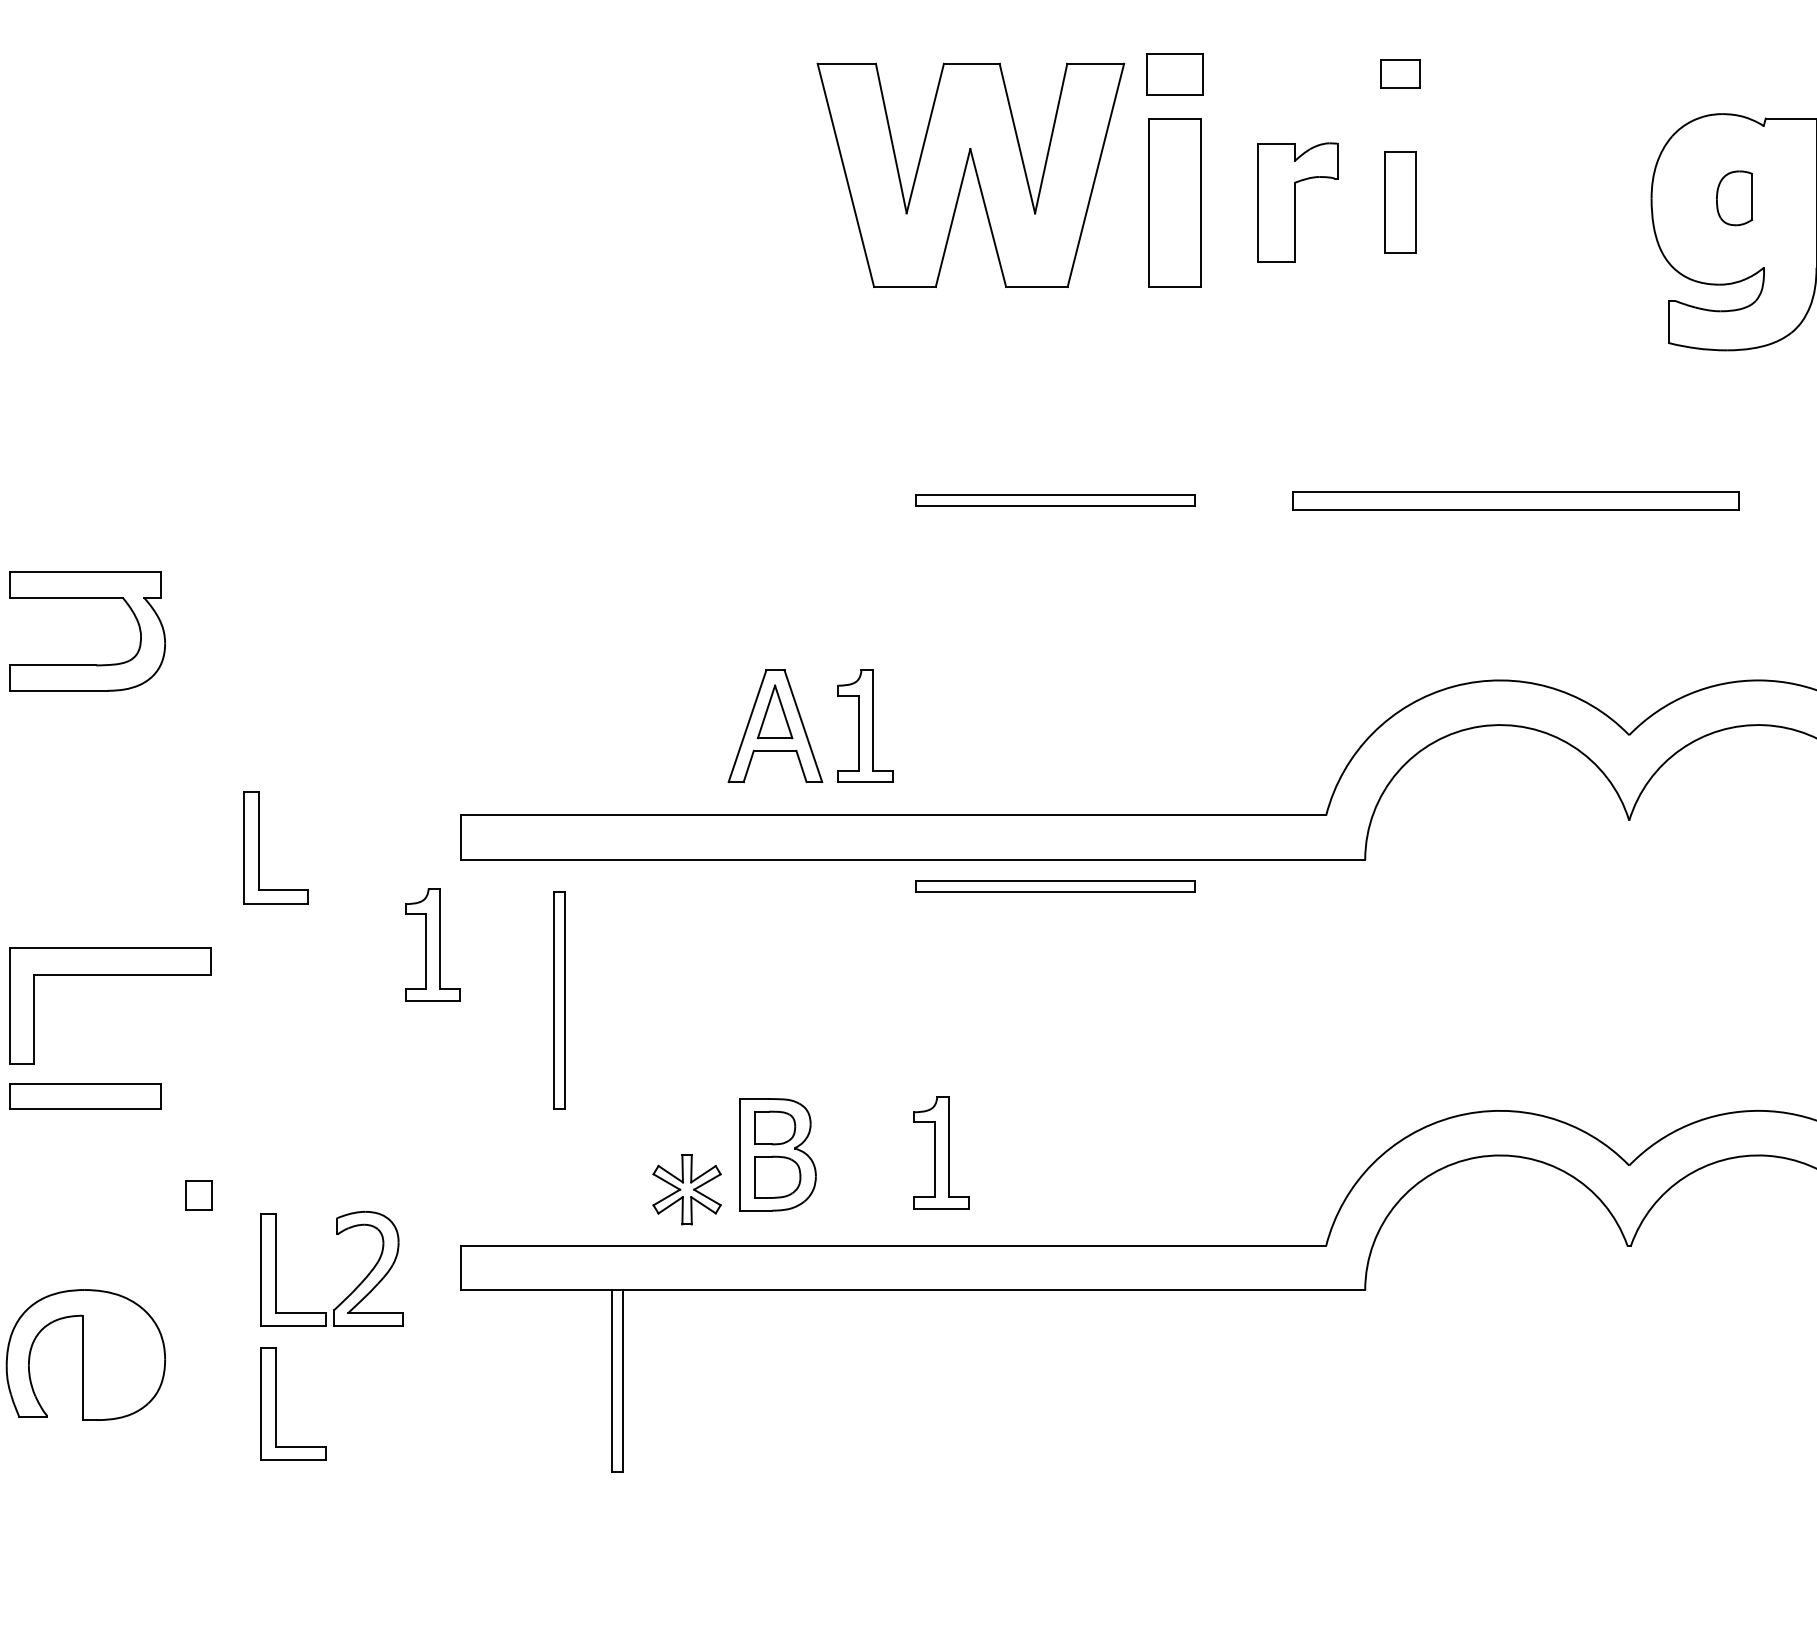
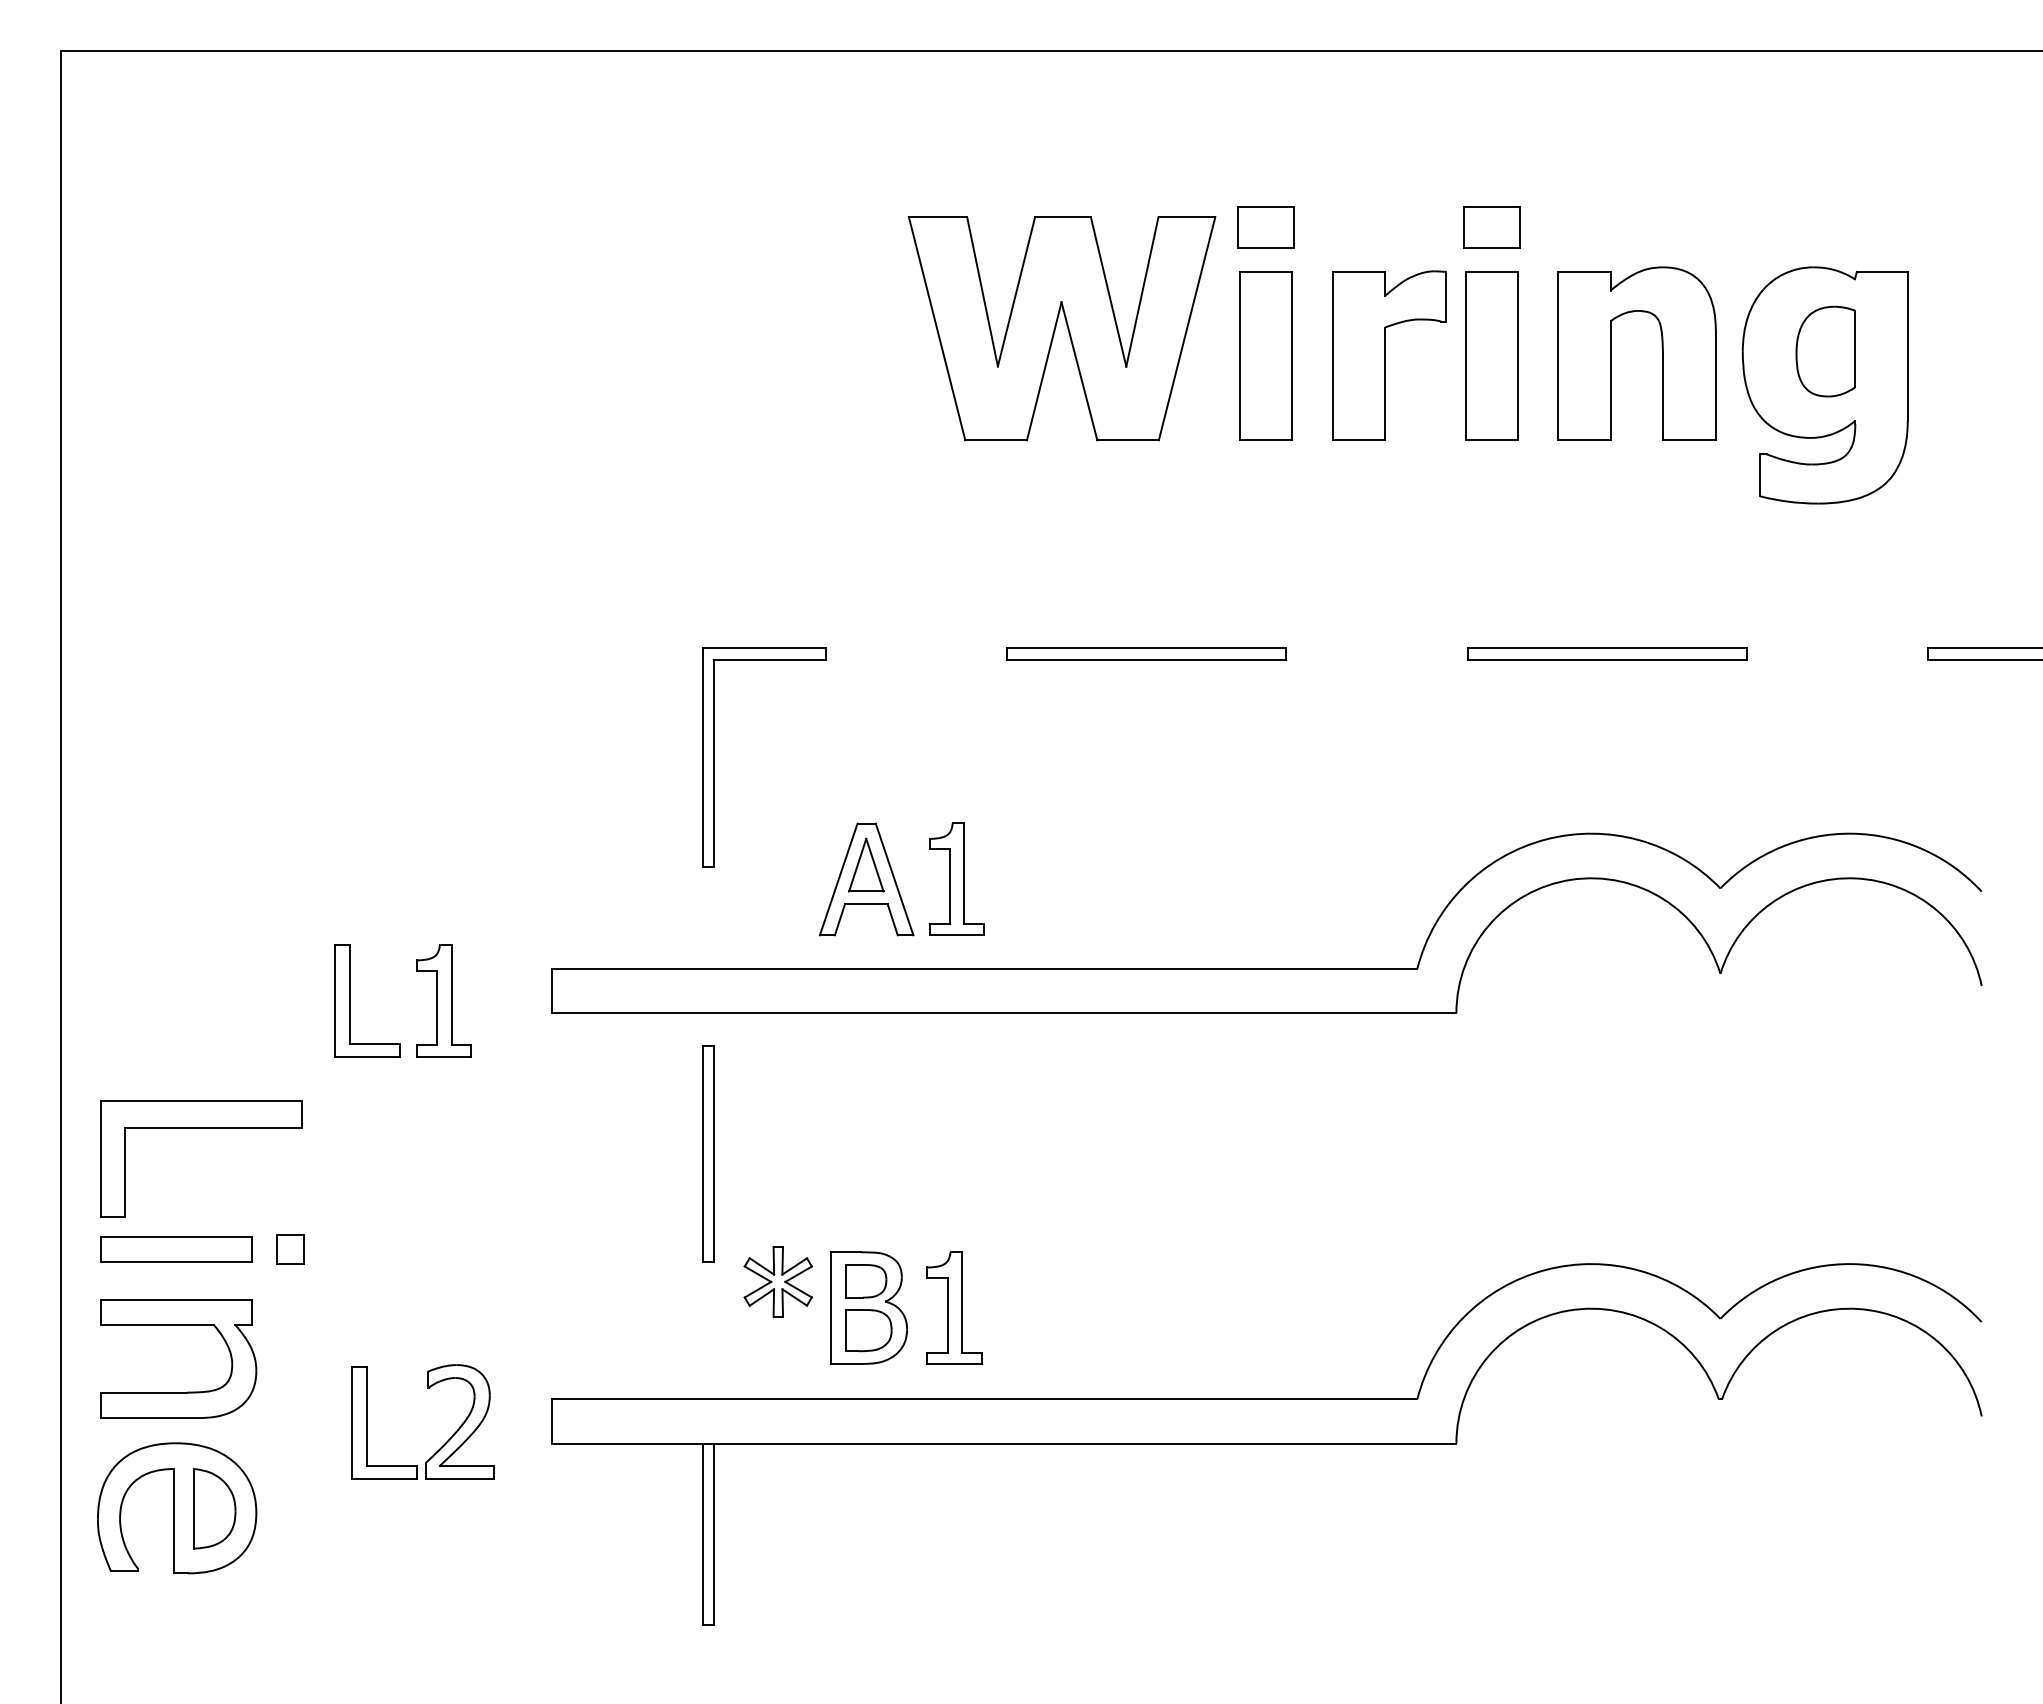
part: (1400, 74) -> (1491, 227), size x1.43
part: (1734, 198) -> (1825, 351), size x1.67
part: (1520, 200) -> (1611, 353), added
part: (1298, 202) -> (1389, 355), size x1.43
part: (1400, 202) -> (1491, 355), size x1.67
part: (1516, 500) -> (1607, 653), size x0.62
part: (87, 598) -> (178, 1325), moved
part: (623, 604) -> (714, 757), added
part: (1055, 886) -> (1146, 1039), removed
part: (432, 944) -> (443, 1000), moved
part: (559, 1000) -> (708, 1153), moved
part: (941, 1152) -> (954, 1307), moved
part: (686, 1189) -> (777, 1281), moved
part: (199, 1195) -> (290, 1249), moved
part: (123, 1355) -> (214, 1508), added
part: (276, 1403) -> (367, 1556), removed

